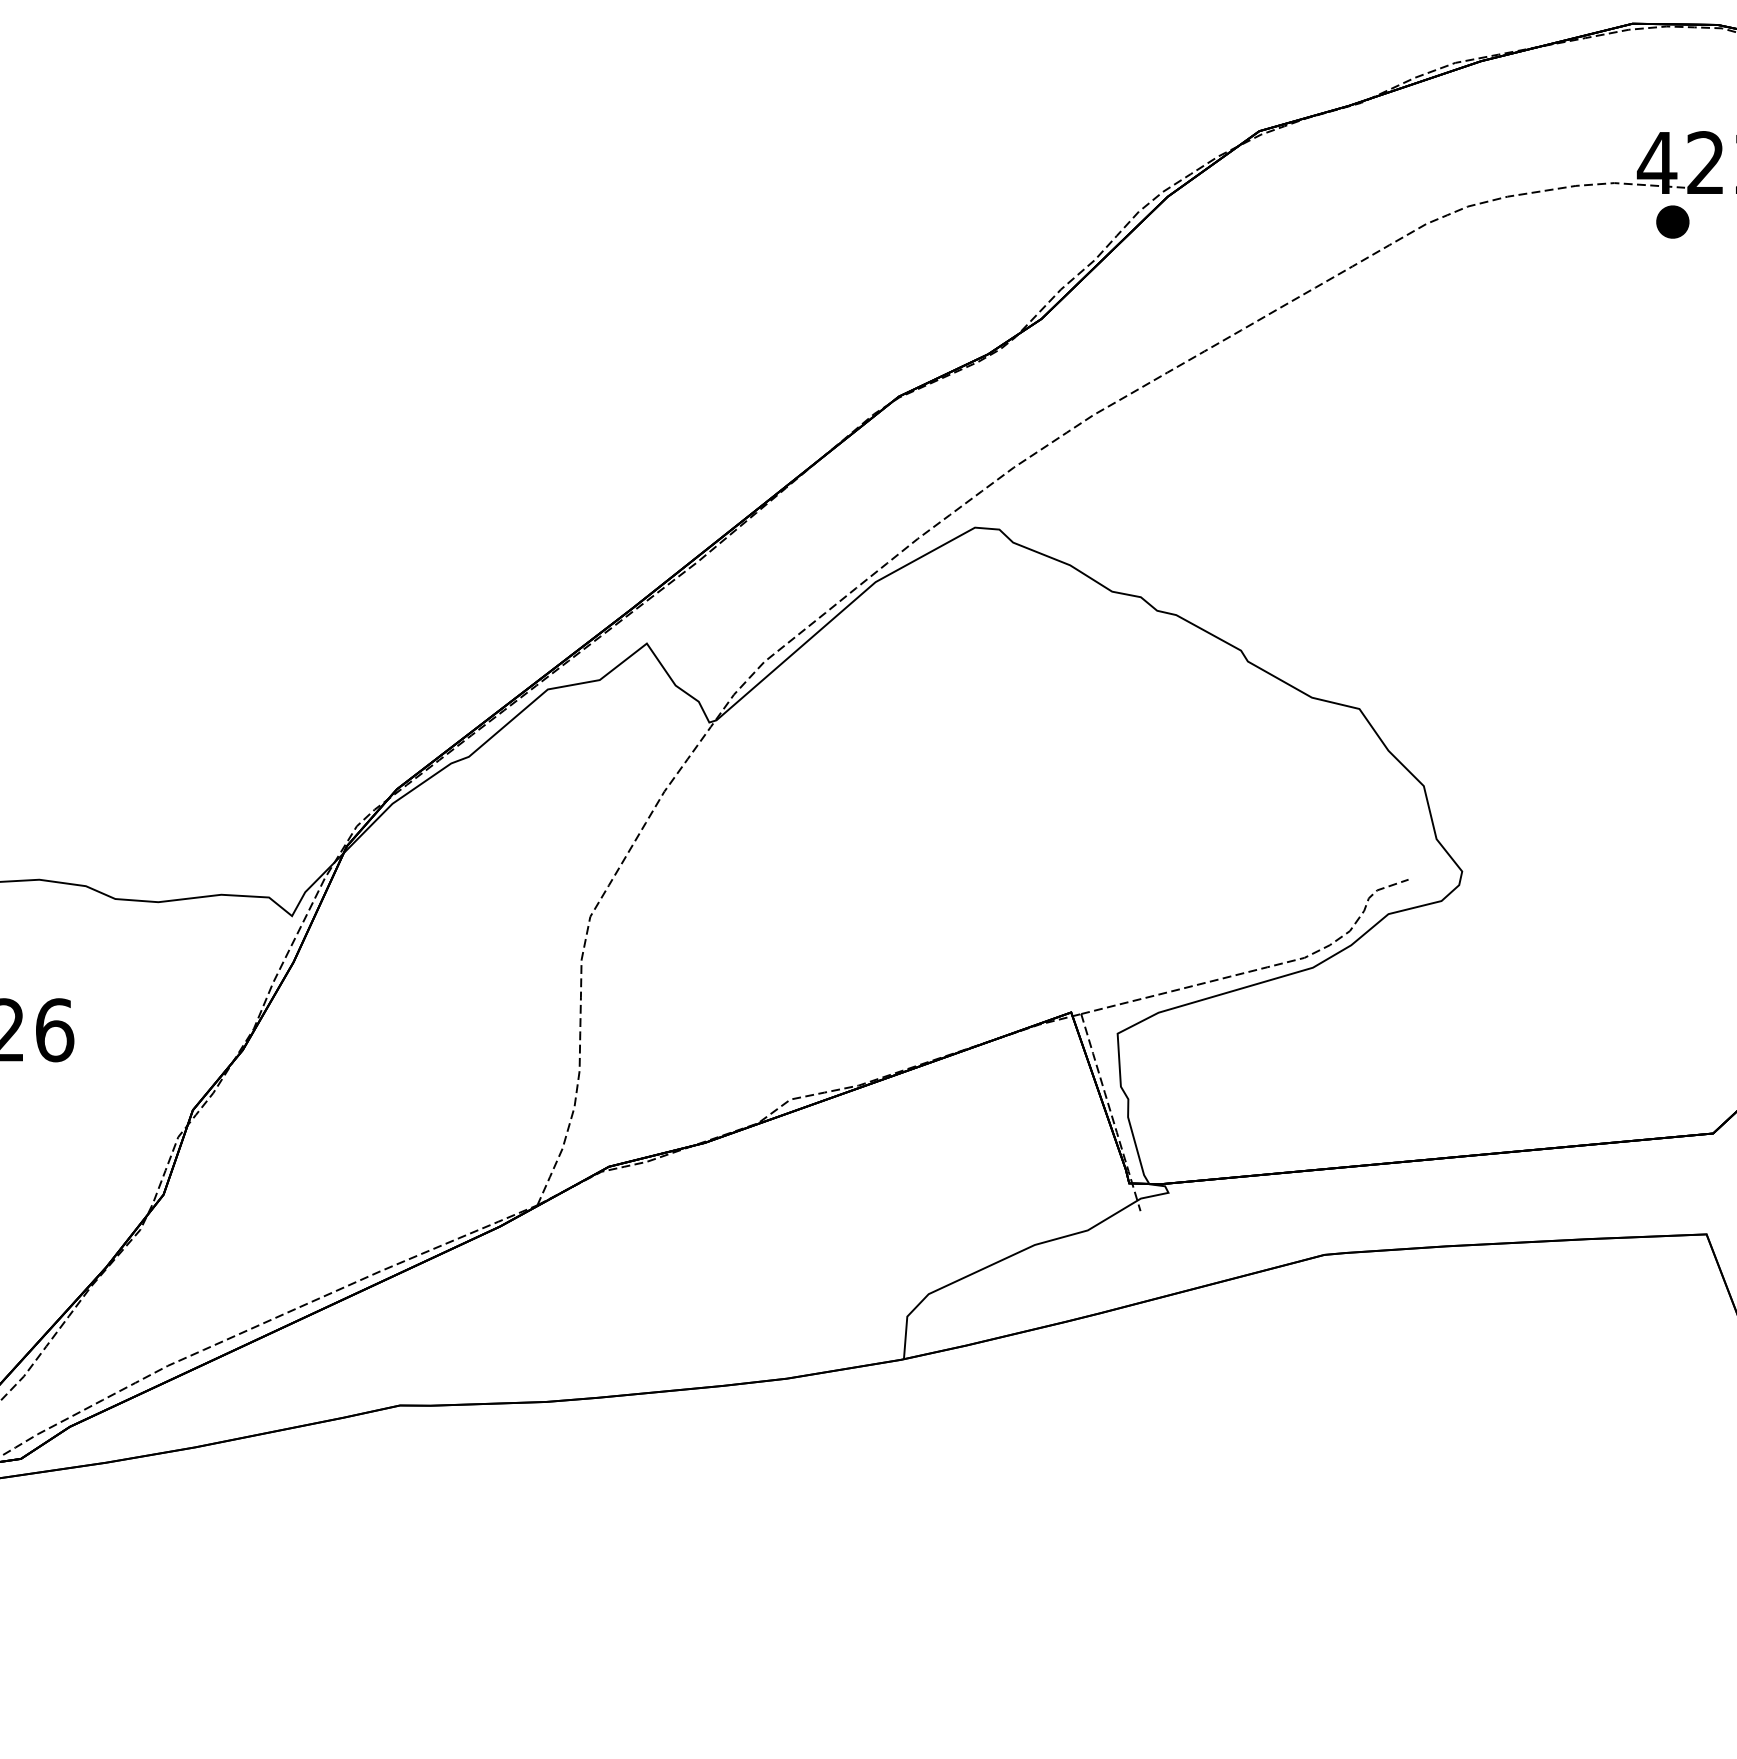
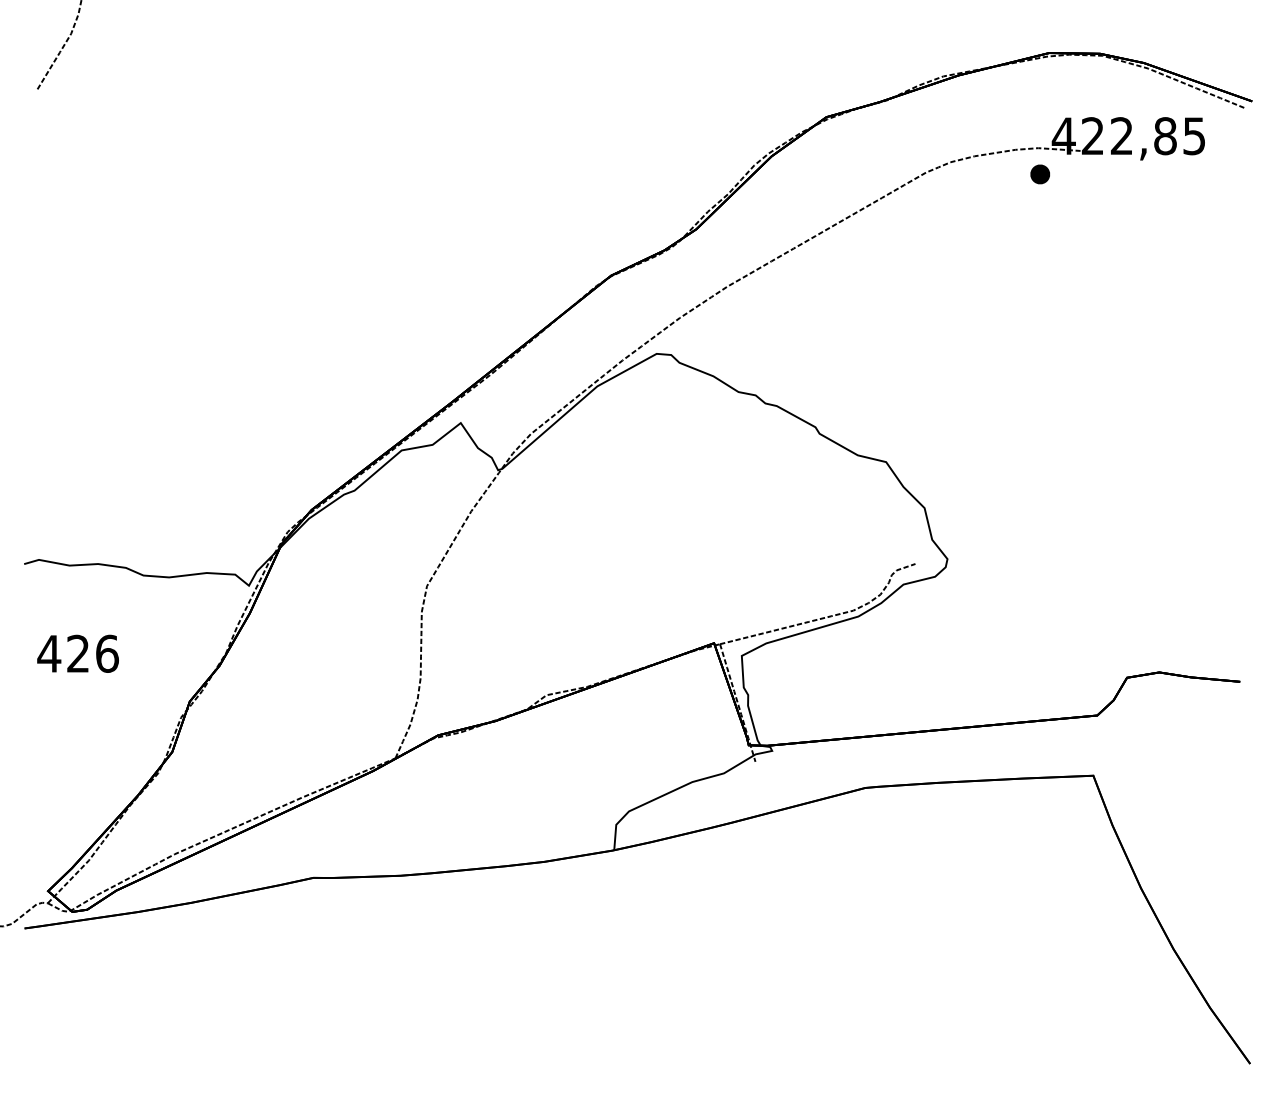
part: (1671, 222) -> (1039, 174), moved

